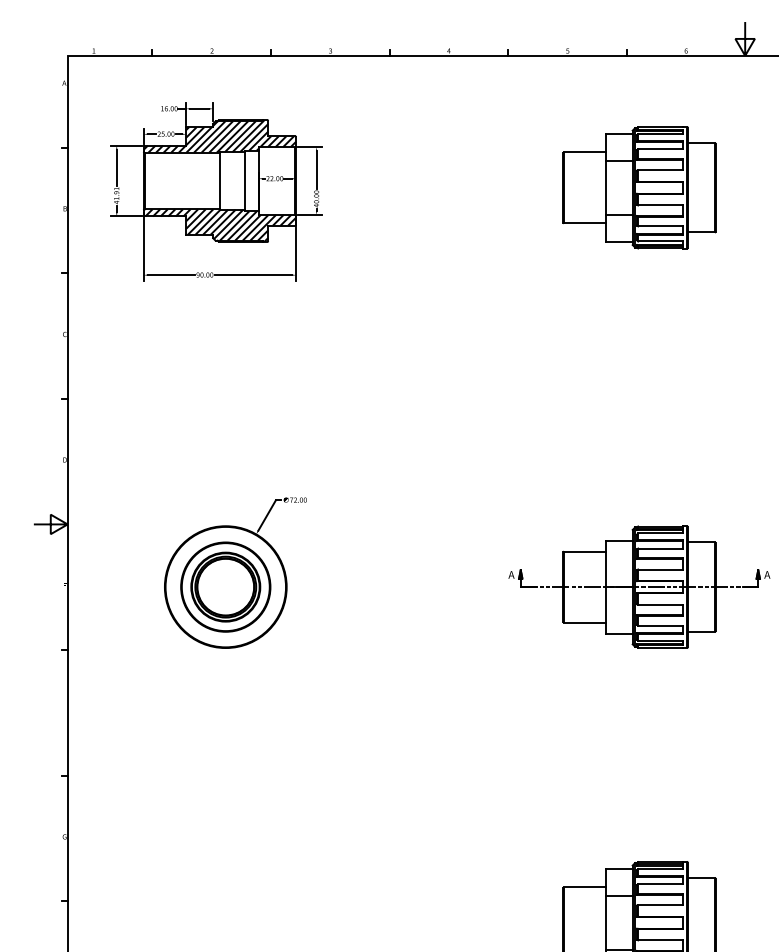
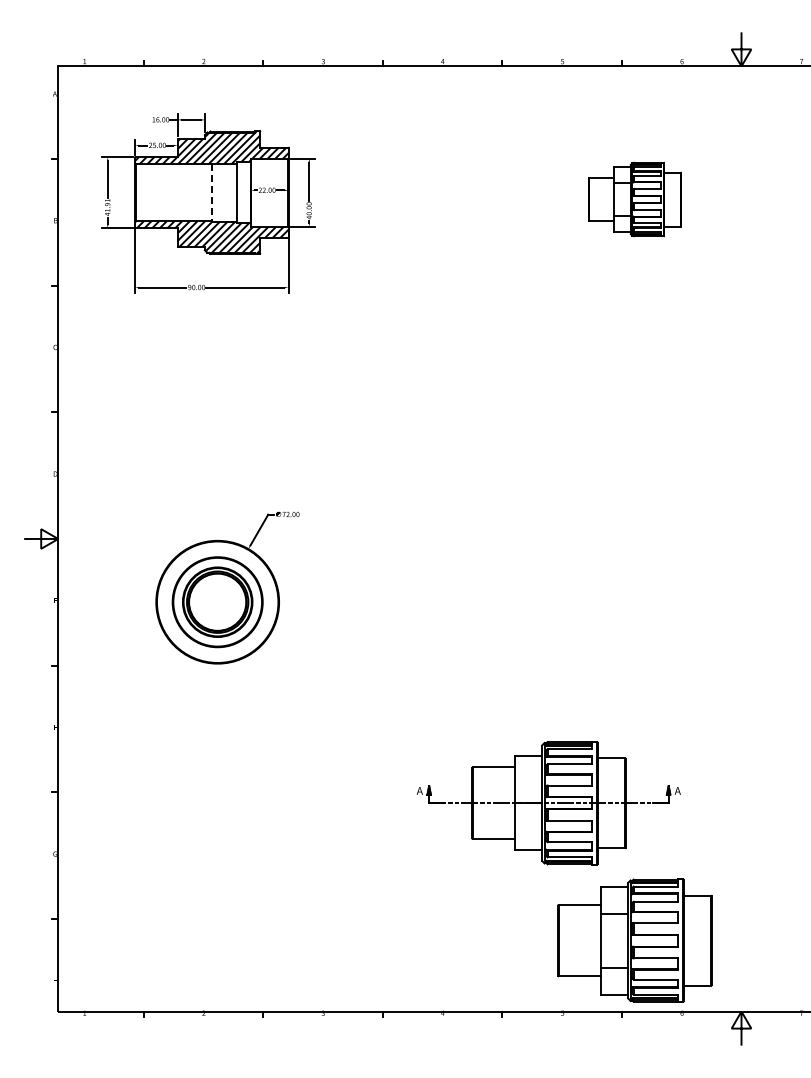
line: (219, 180) -> (211, 192), solid -> dashed
part: (639, 187) -> (634, 199), size x0.6
part: (639, 587) -> (548, 803), moved

